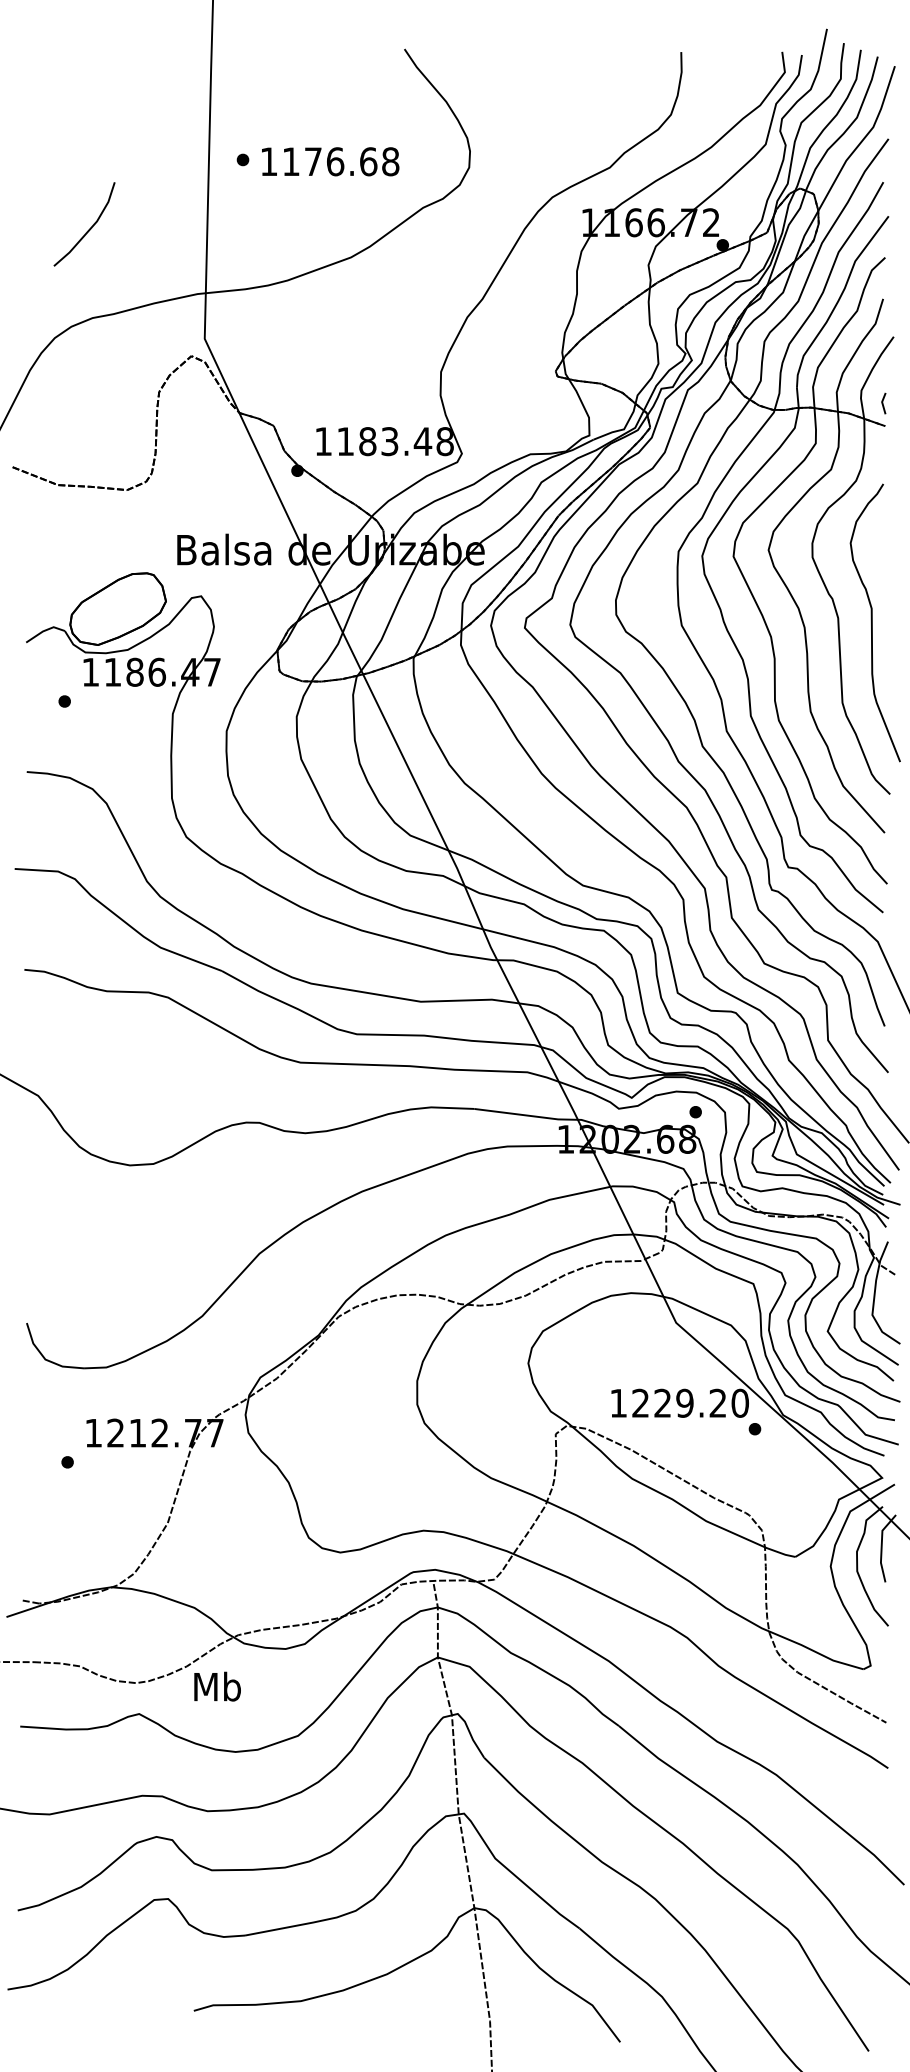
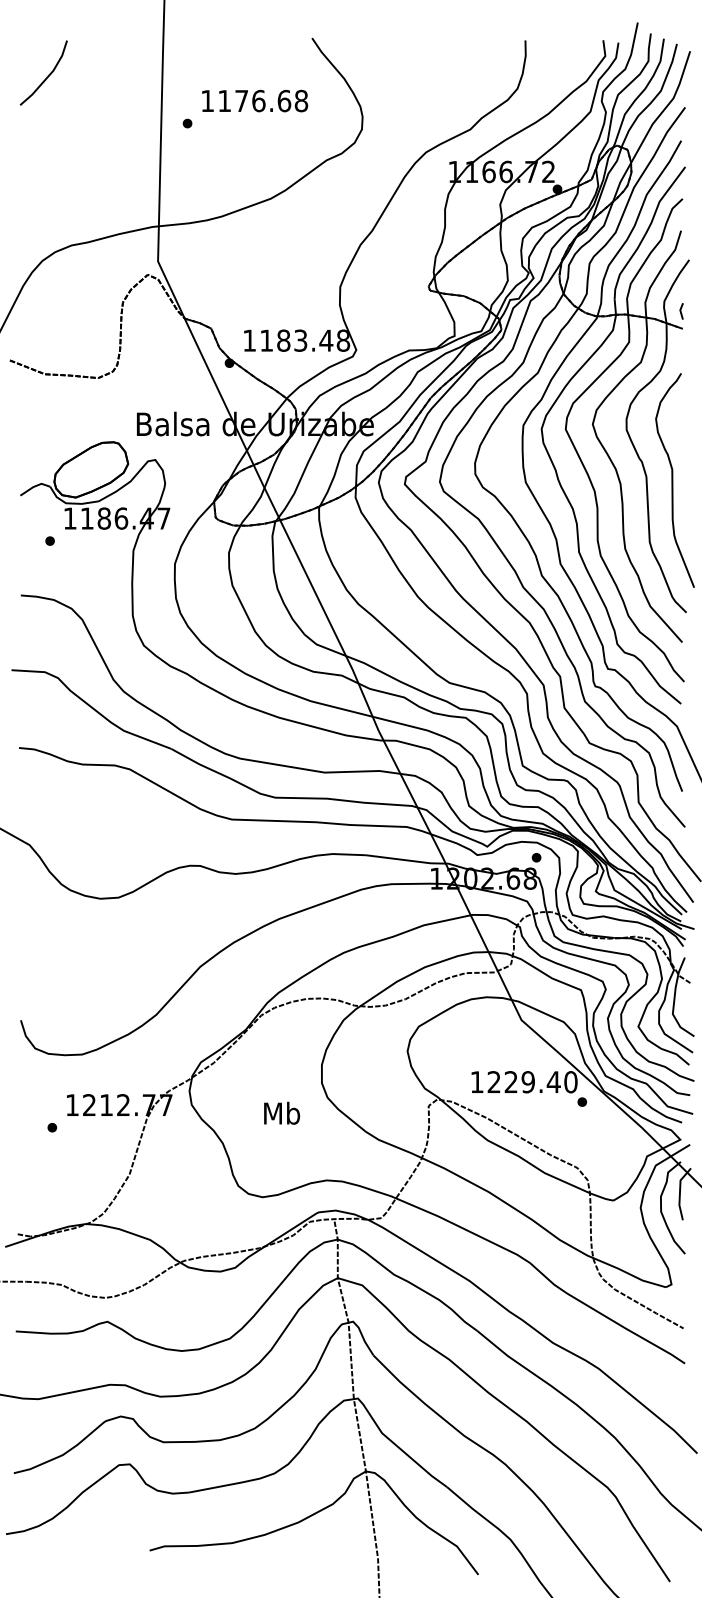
text: (330, 161) -> (255, 100), moved
line: (89, 228) -> (47, 76), moved
text: (717, 1402) -> (553, 1081), 1229.20 -> 1229.40
text: (217, 1686) -> (281, 1113), moved

